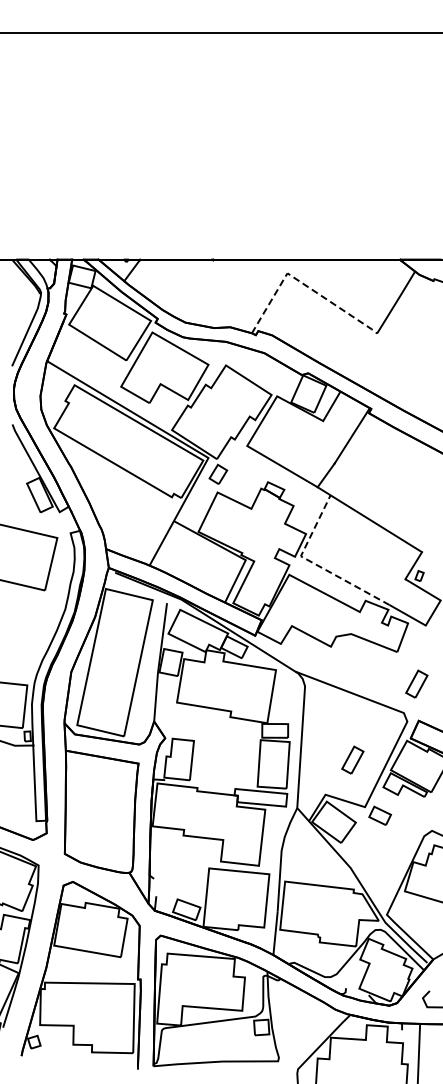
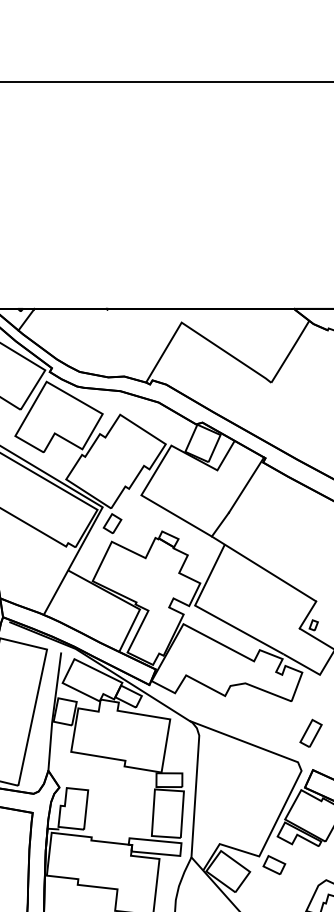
line: (303, 284) -> (197, 333), dashed -> solid
line: (314, 563) -> (208, 612), dashed -> solid
part: (352, 759) -> (246, 808), removed

